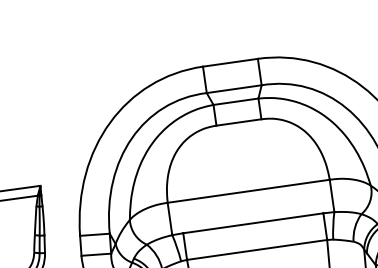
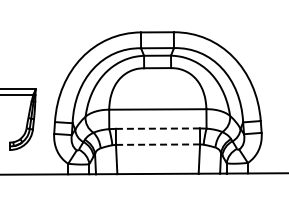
line: (254, 222) -> (158, 128), solid -> dashed
line: (256, 249) -> (157, 144), solid -> dashed

